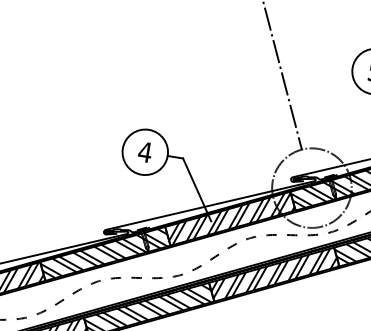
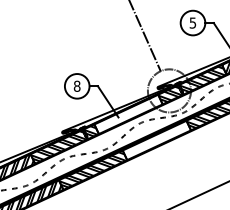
text: (144, 150) -> (76, 85), 4 -> 8
hatch: (232, 219) -> (129, 114), removed
hatch: (275, 273) -> (157, 139), removed

